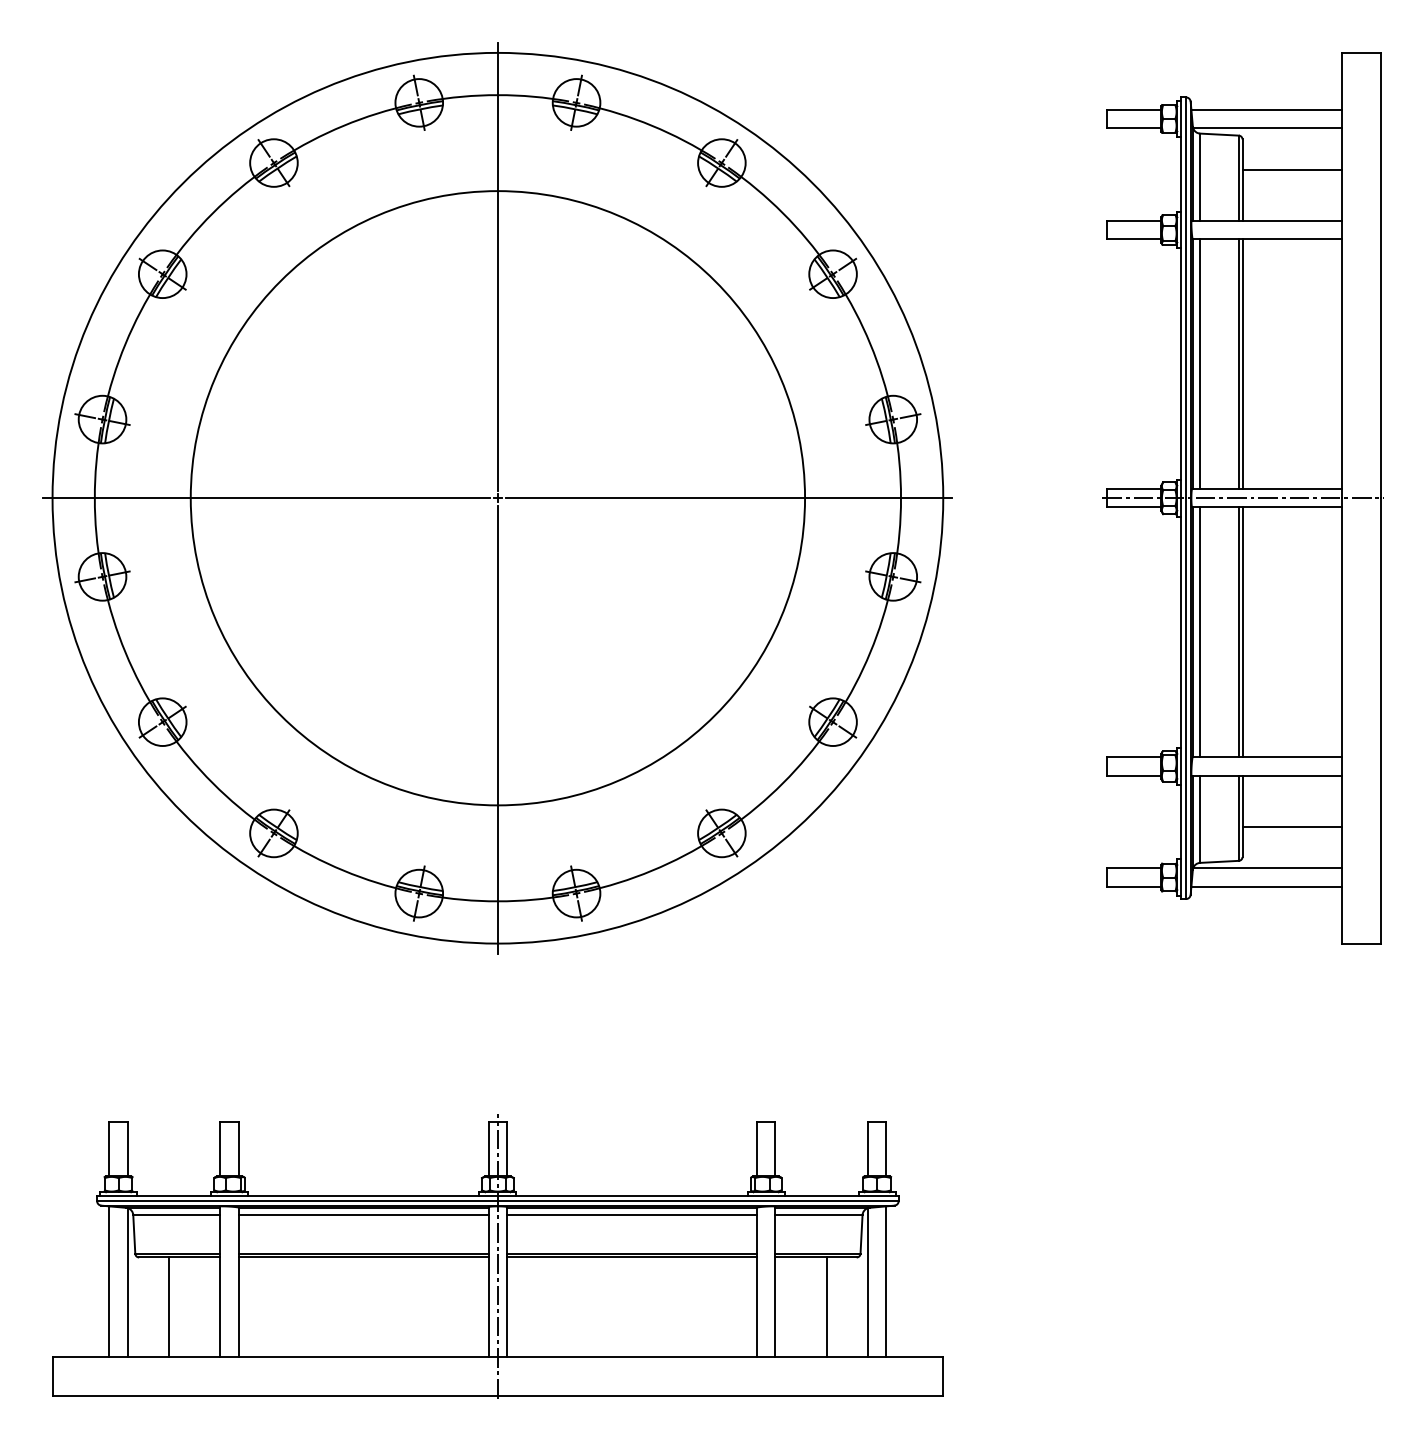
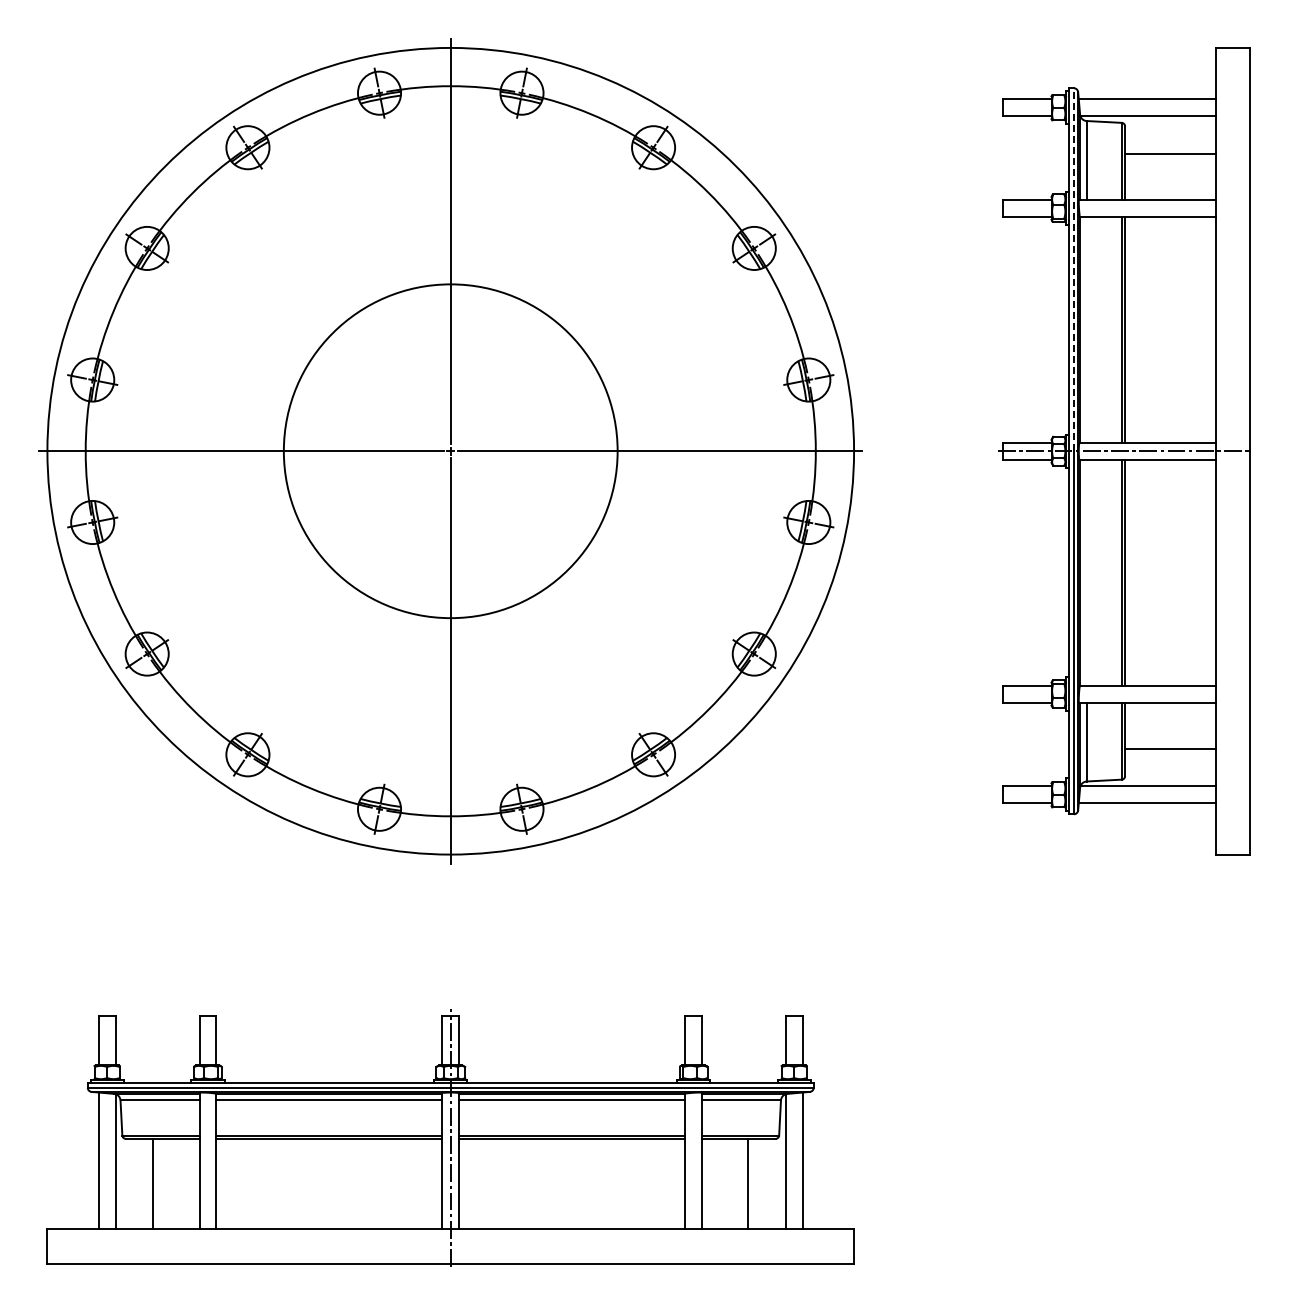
line: (1185, 297) -> (1073, 269), solid -> dashed
line: (1199, 363) -> (1086, 329), removed
circle: (497, 498) -> (450, 451), size x0.6
line: (1199, 632) -> (1086, 572), removed

